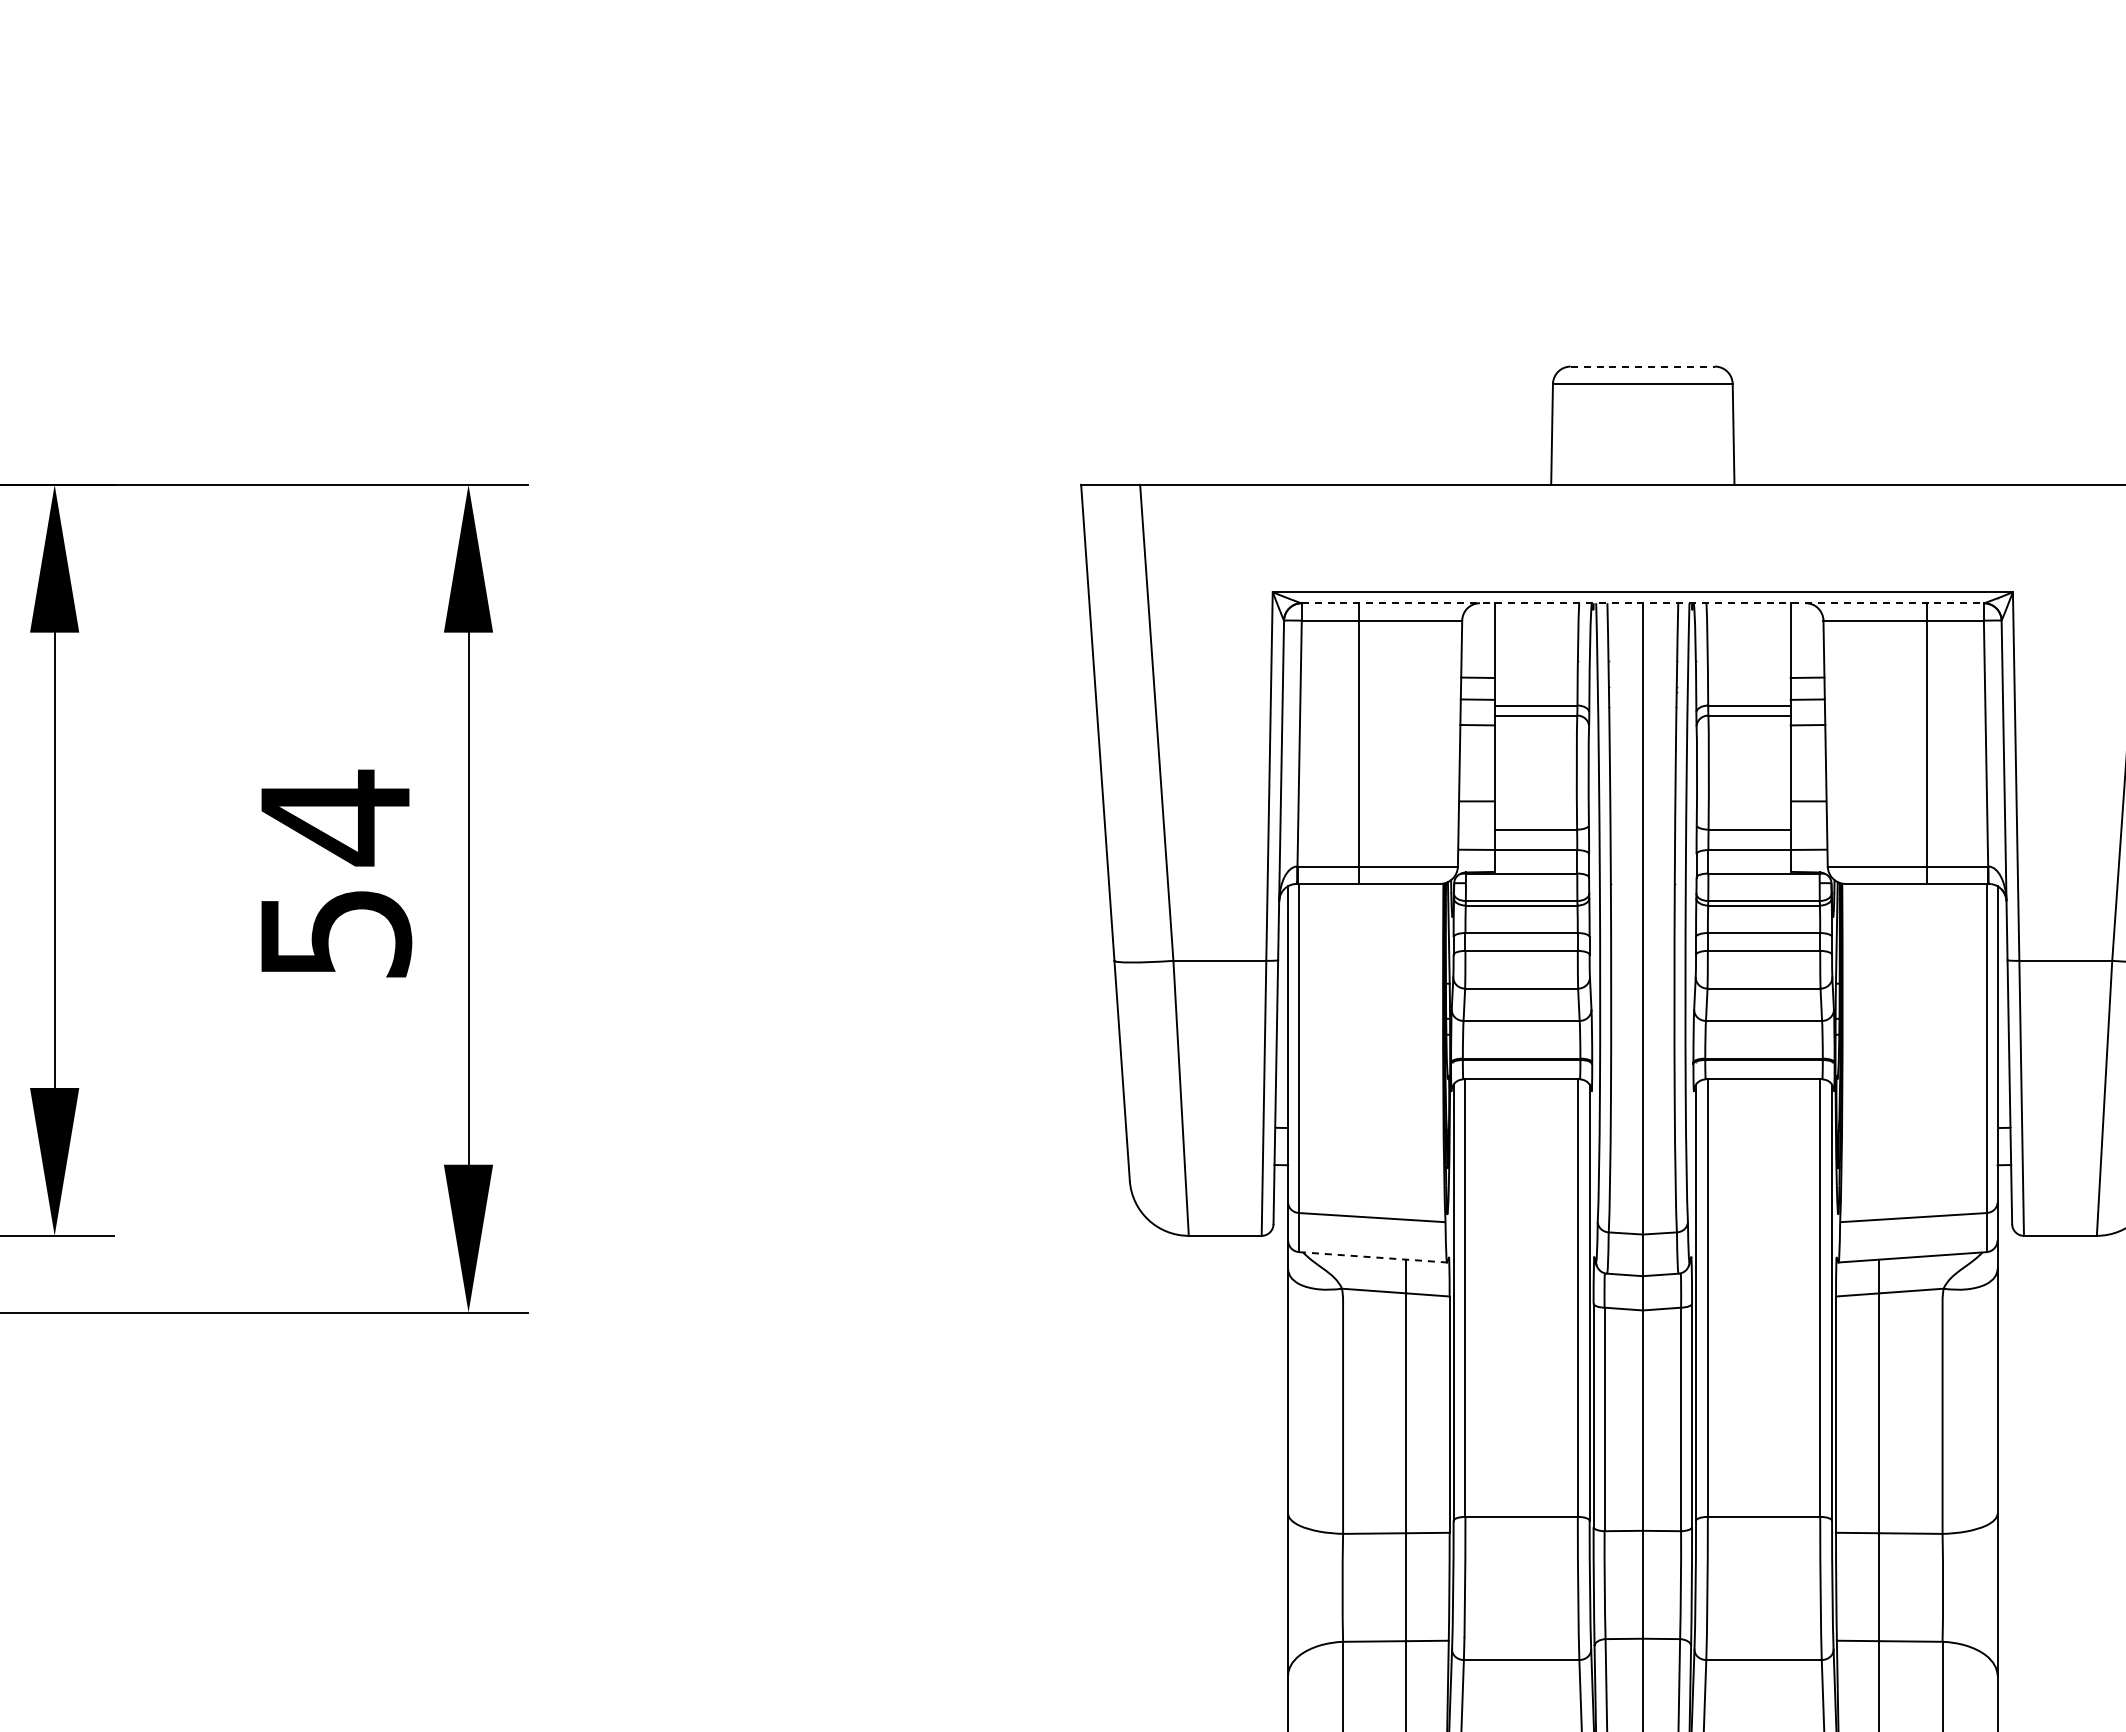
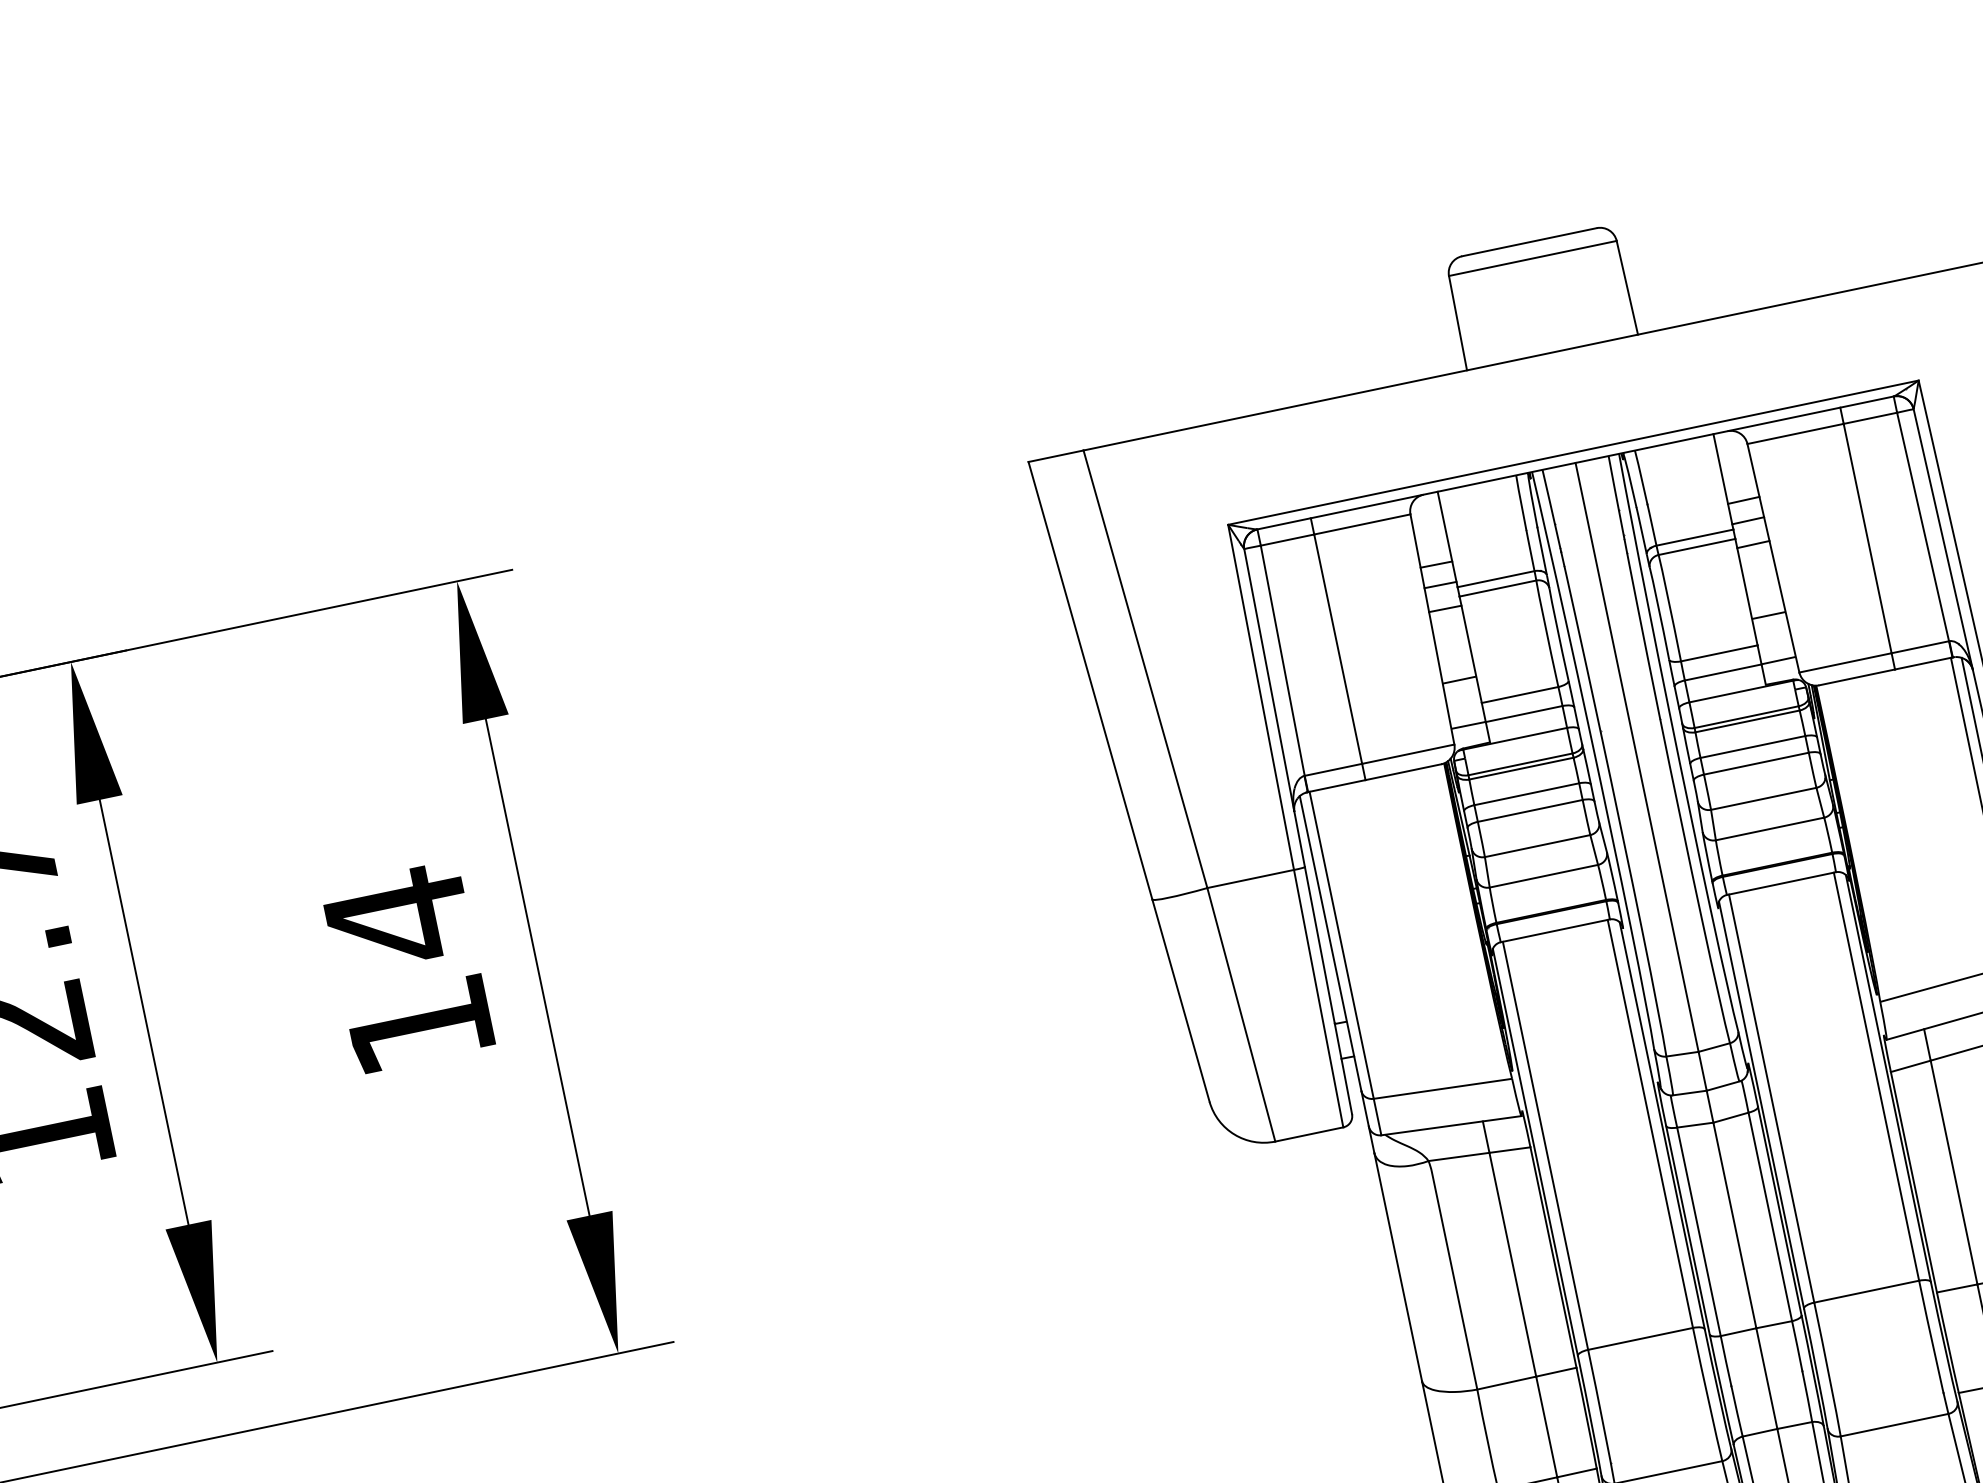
line: (1643, 366) -> (1530, 241), dashed -> solid
line: (1643, 603) -> (1576, 463), dashed -> solid
text: (336, 934) -> (421, 1026), 54 -> 14
line: (1373, 1257) -> (1451, 1125), dashed -> solid

